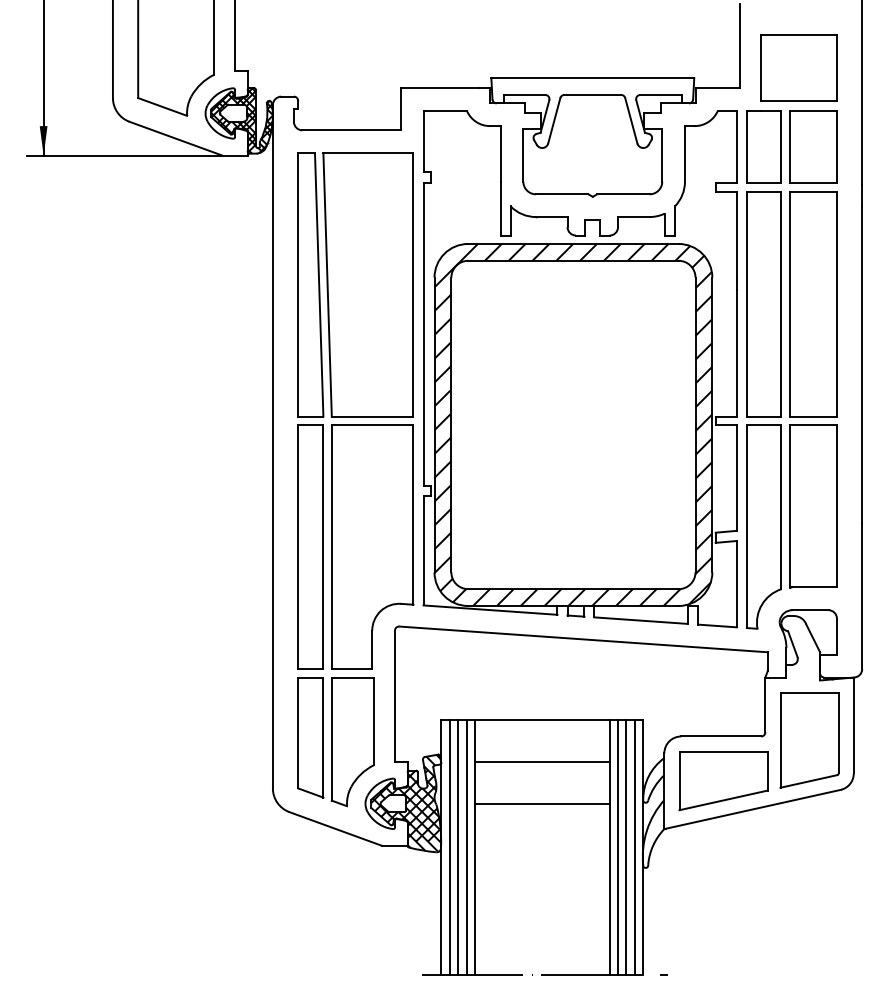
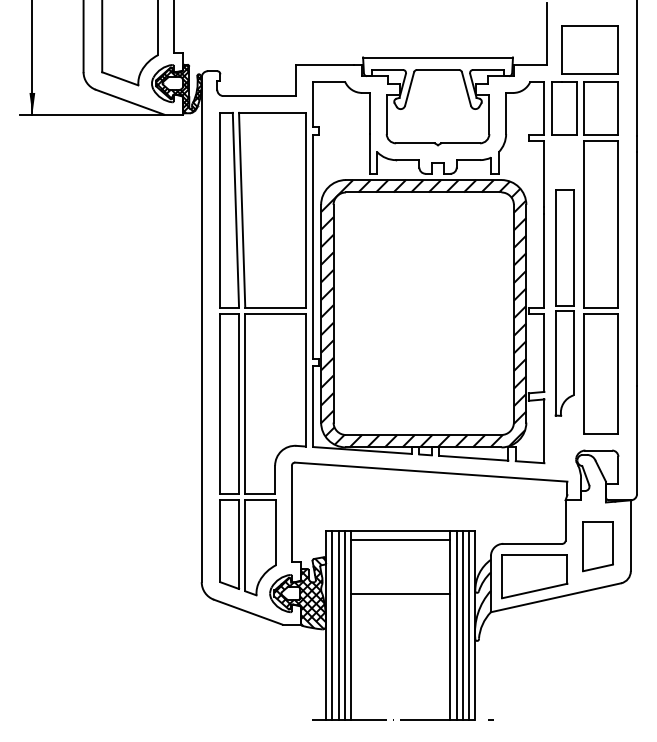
part: (763, 410) -> (564, 303), size x0.7
part: (809, 740) -> (598, 546), size x0.7
line: (541, 761) -> (400, 539), moved

